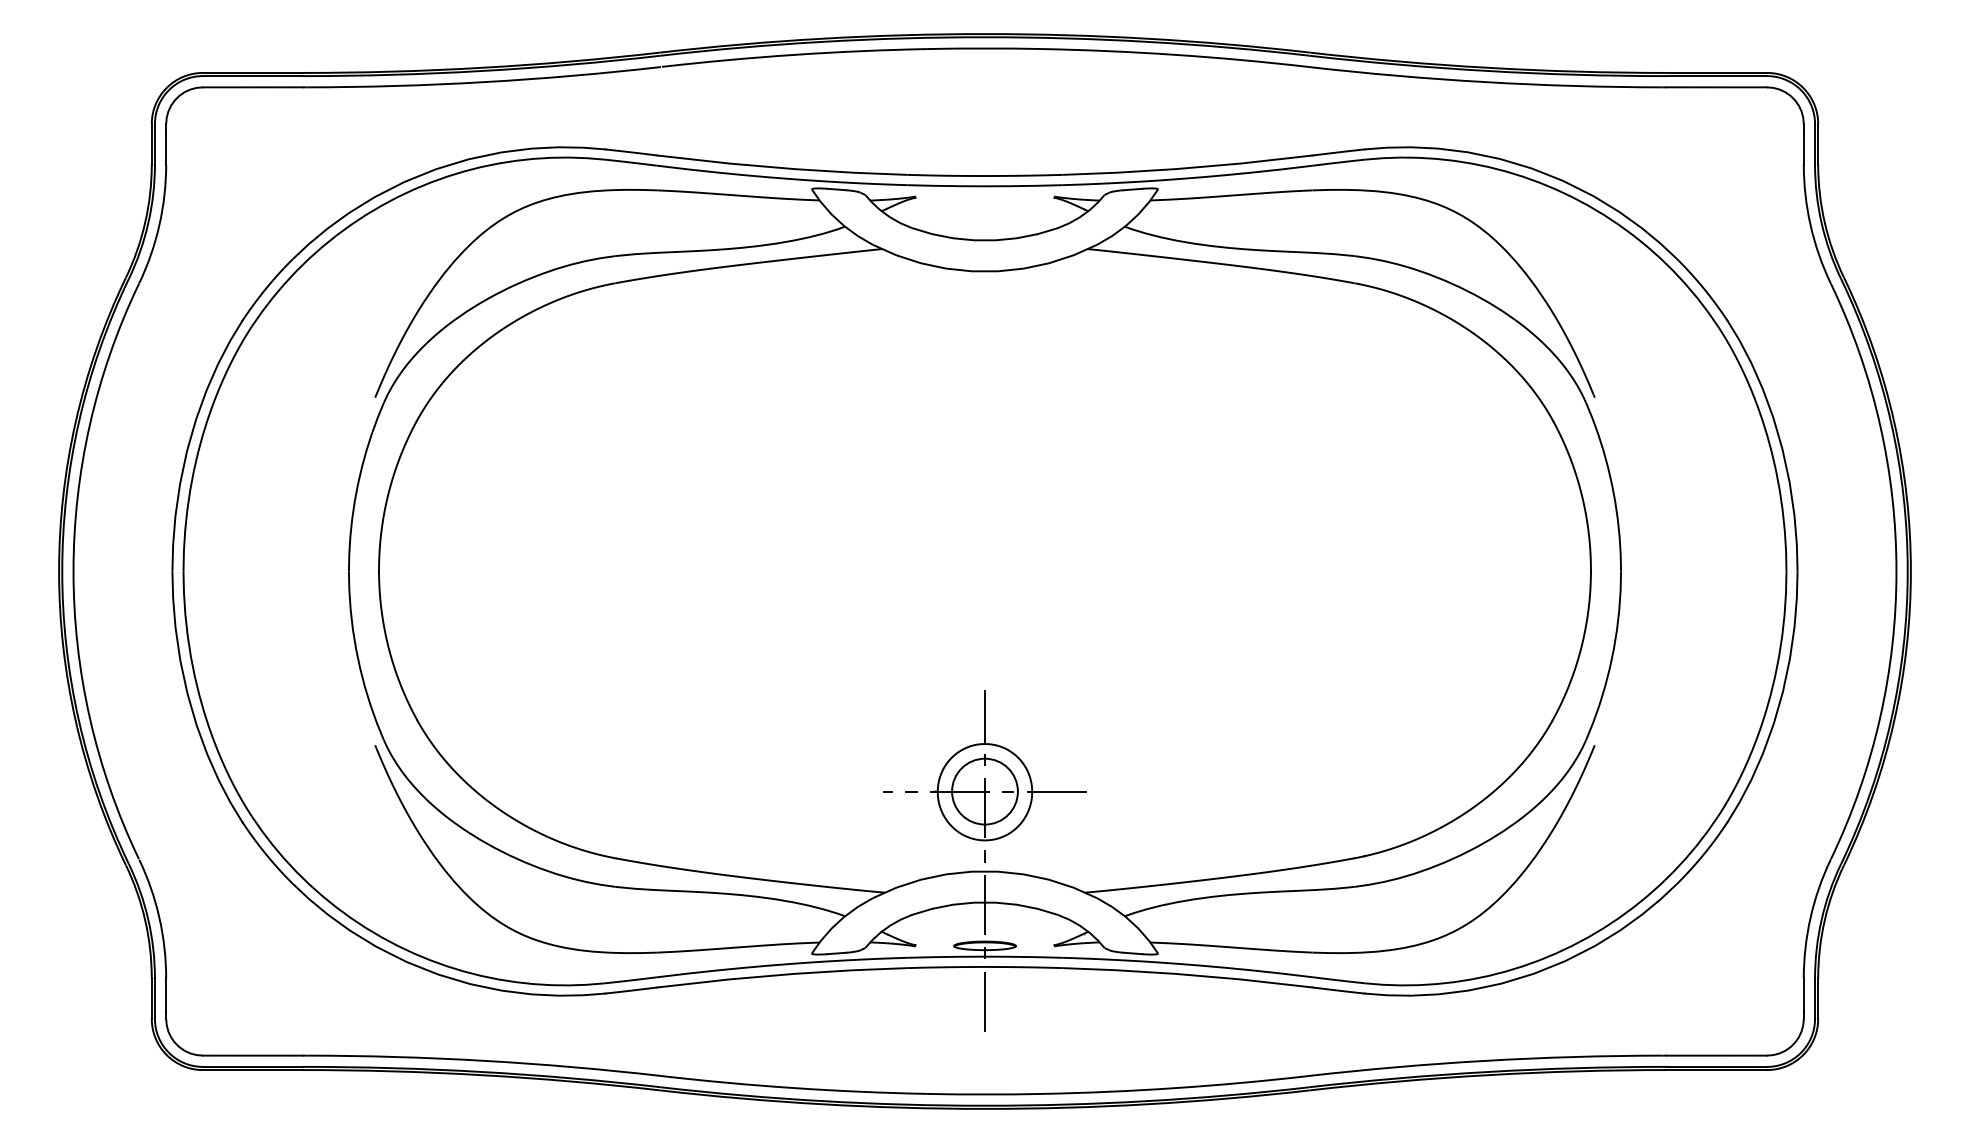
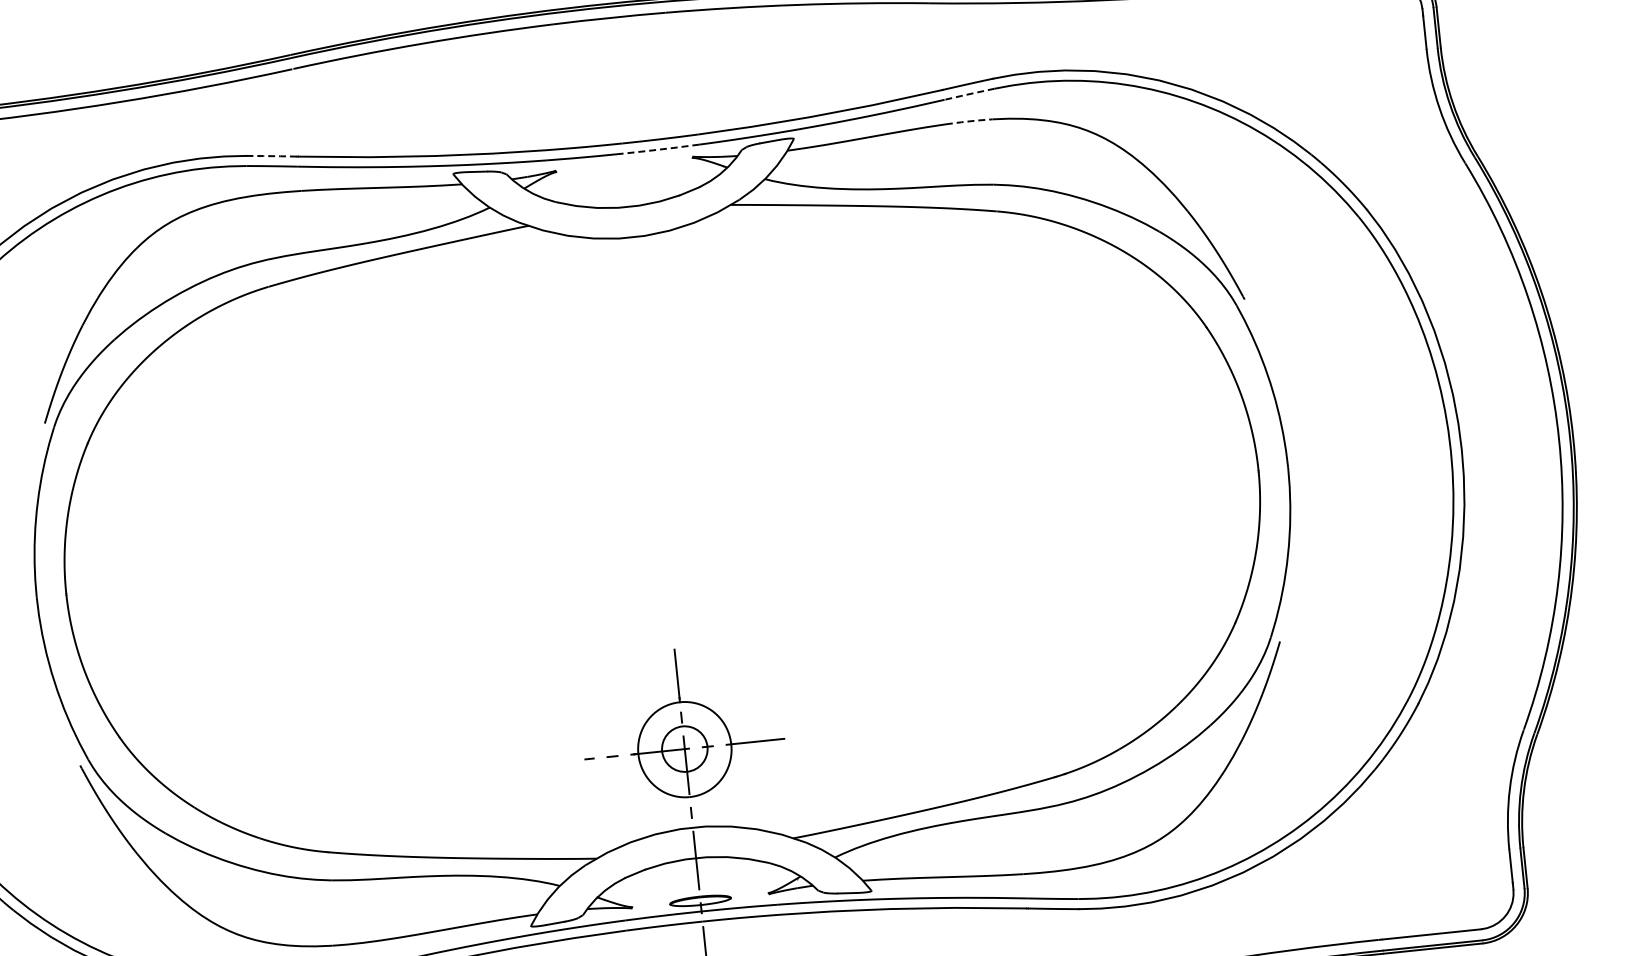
line: (631, 152) -> (272, 156), solid -> dashed
line: (1339, 162) -> (969, 94), solid -> dashed
line: (1023, 186) -> (661, 149), solid -> dashed
line: (1336, 189) -> (969, 121), solid -> dashed
circle: (984, 791) -> (684, 749), size x0.7

